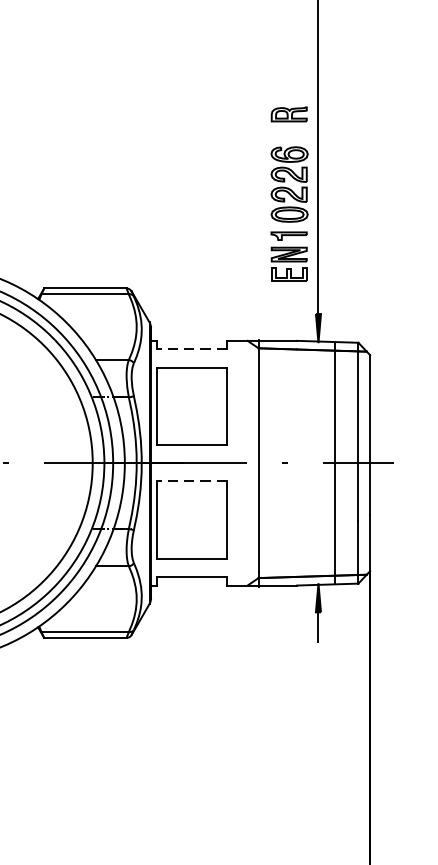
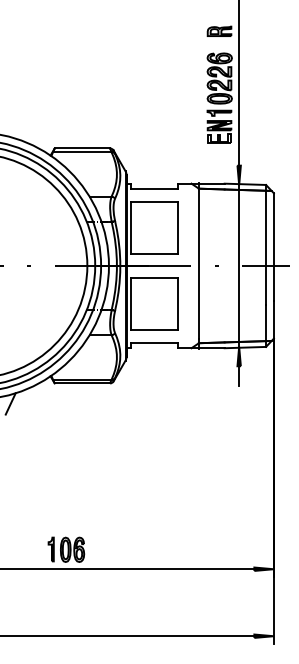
line: (192, 349) -> (154, 189), dashed -> solid
line: (335, 462) -> (239, 265), moved
line: (192, 481) -> (154, 278), dashed -> solid

